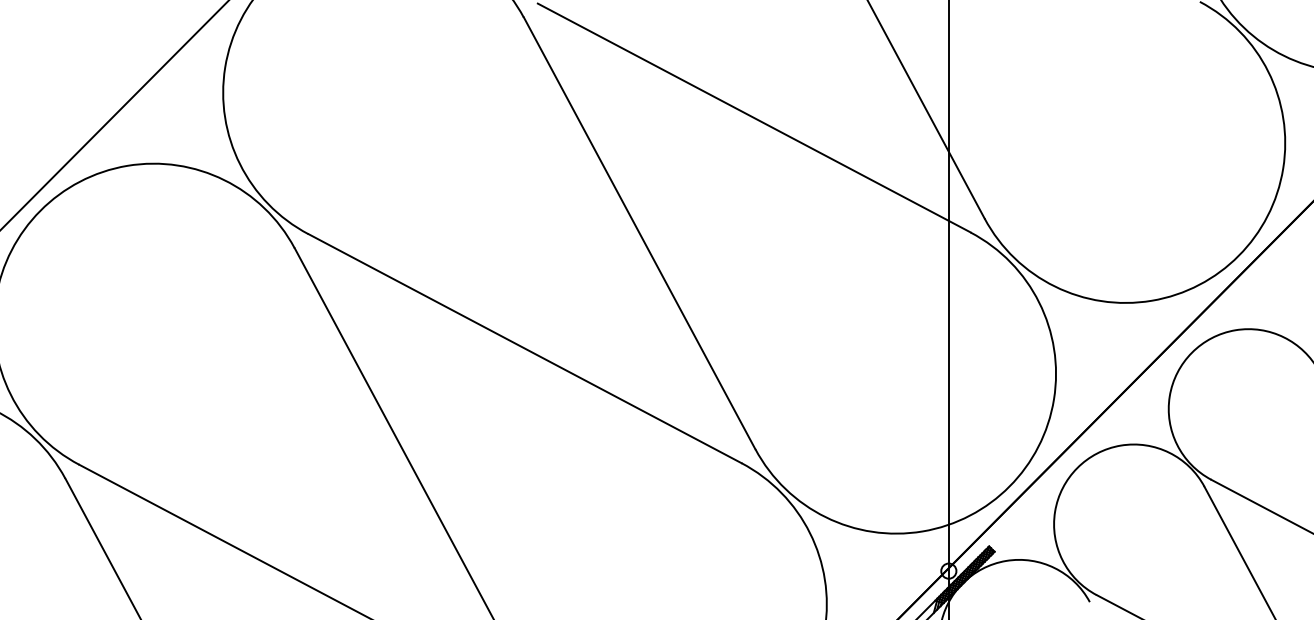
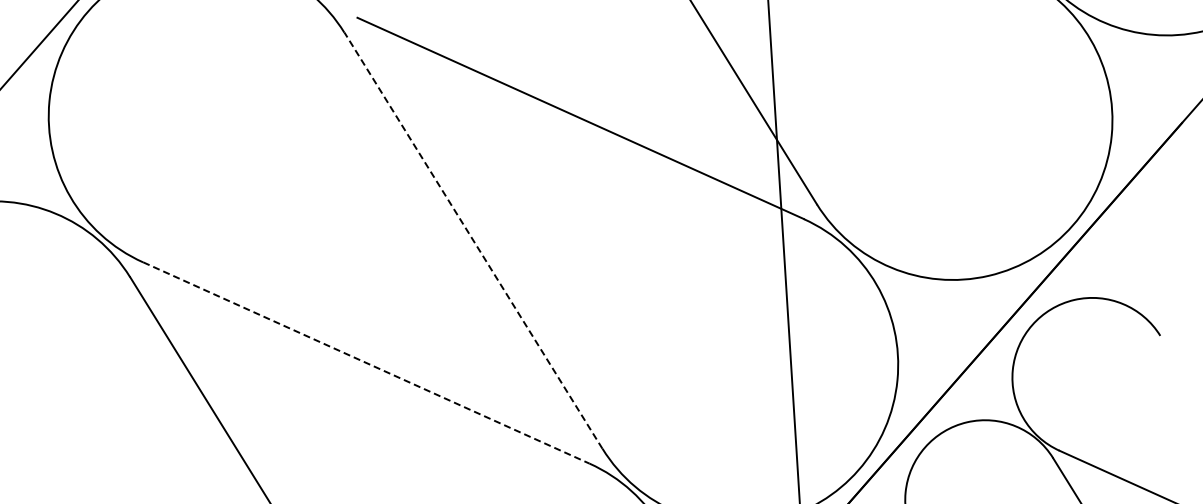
line: (639, 233) -> (473, 240), solid -> dashed
line: (525, 348) -> (366, 362), solid -> dashed

